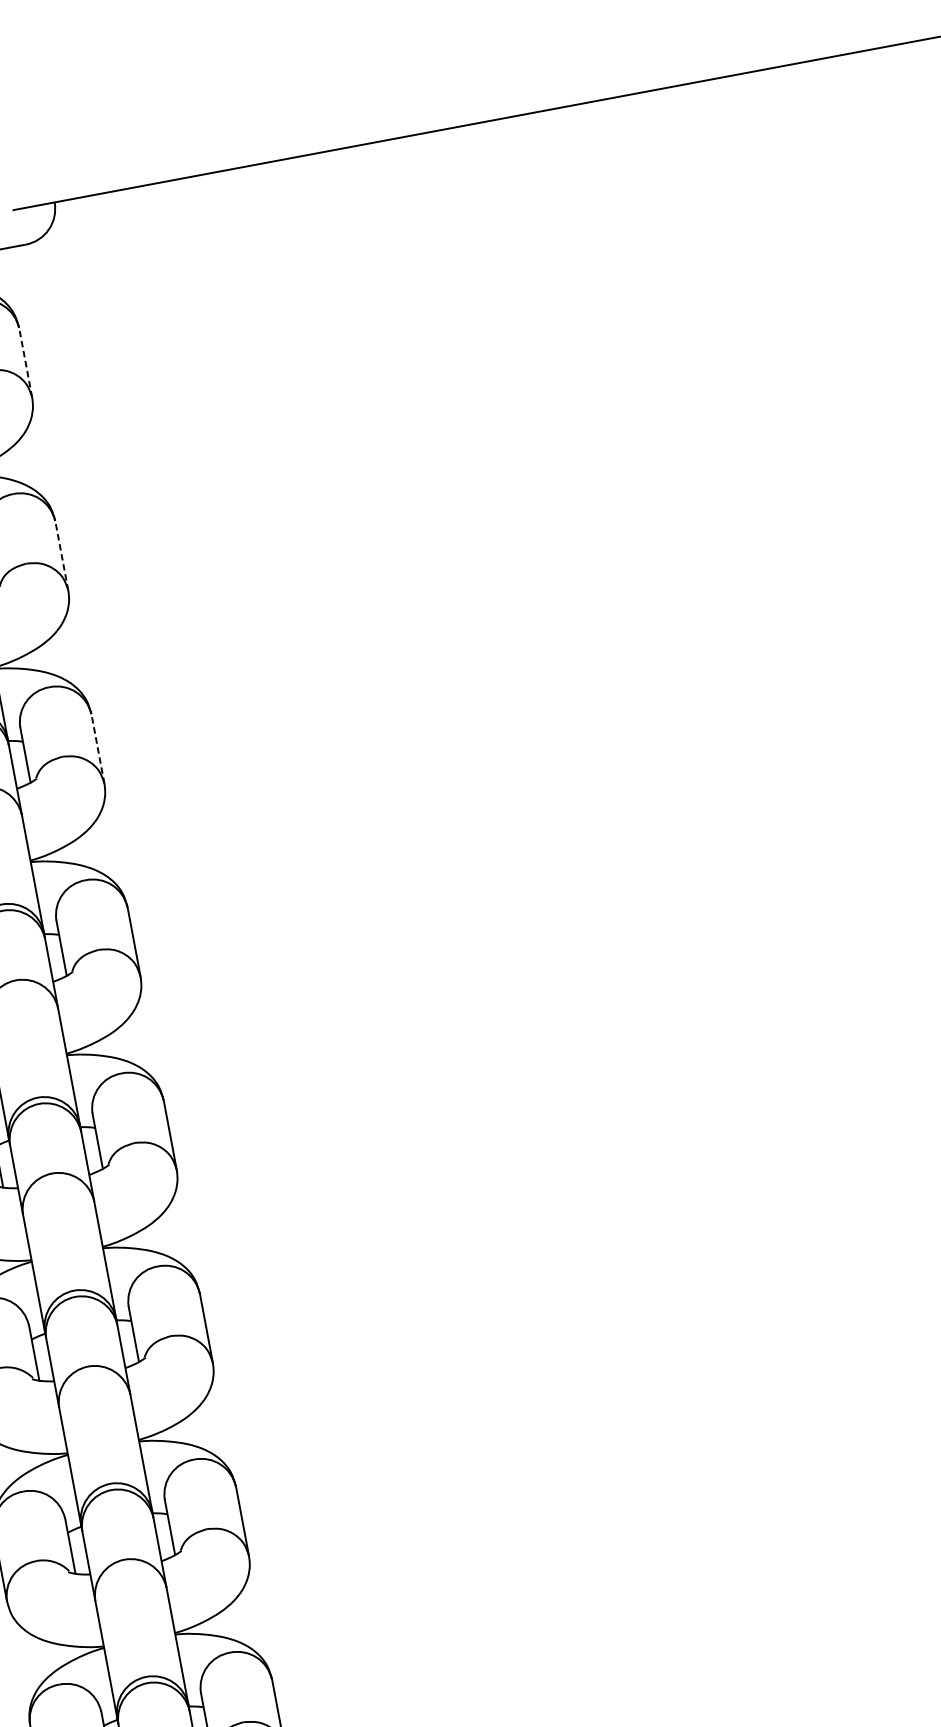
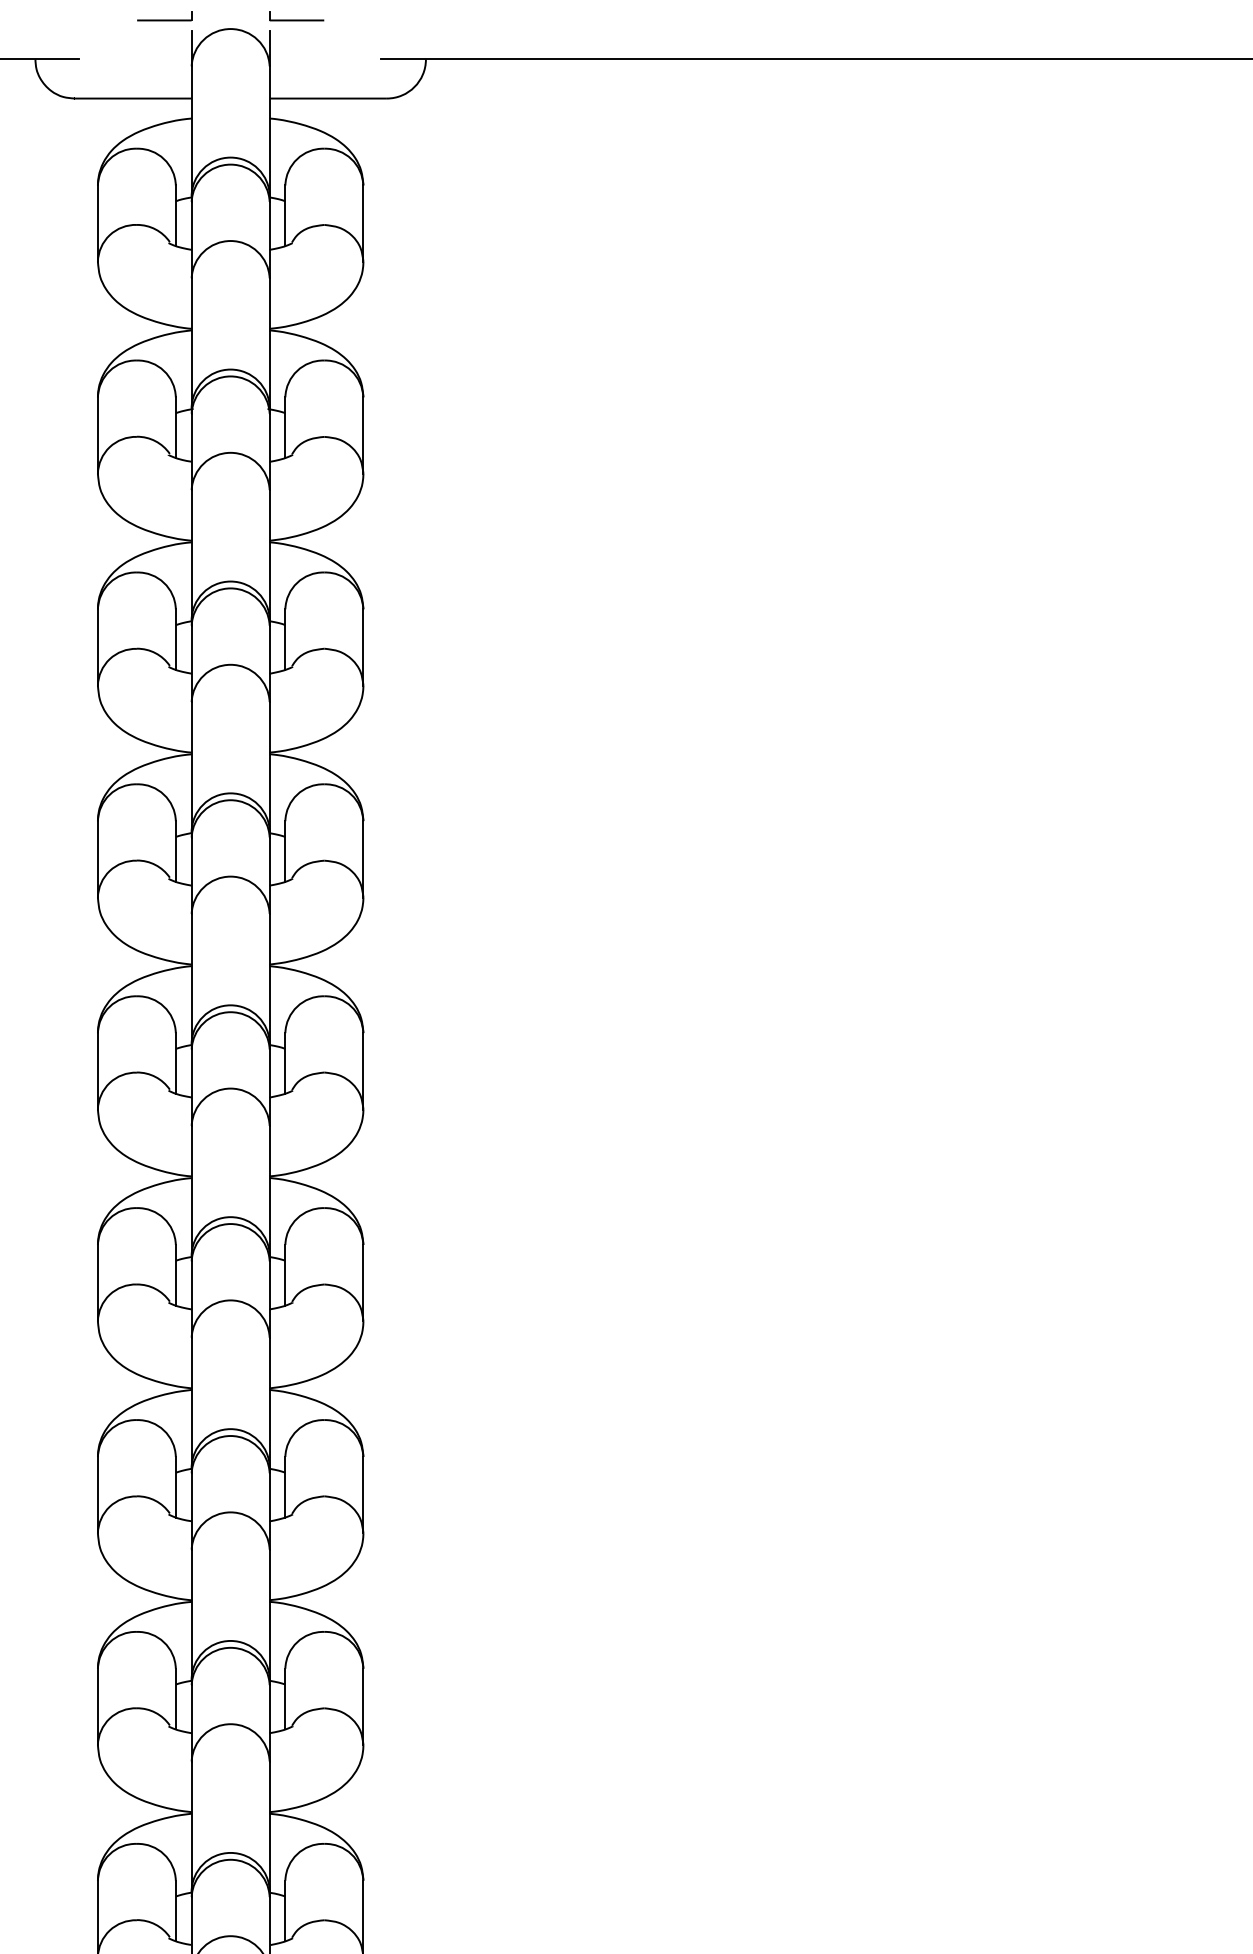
line: (25, 362) -> (363, 223), dashed -> solid
line: (61, 555) -> (363, 435), dashed -> solid
line: (97, 748) -> (363, 647), dashed -> solid

